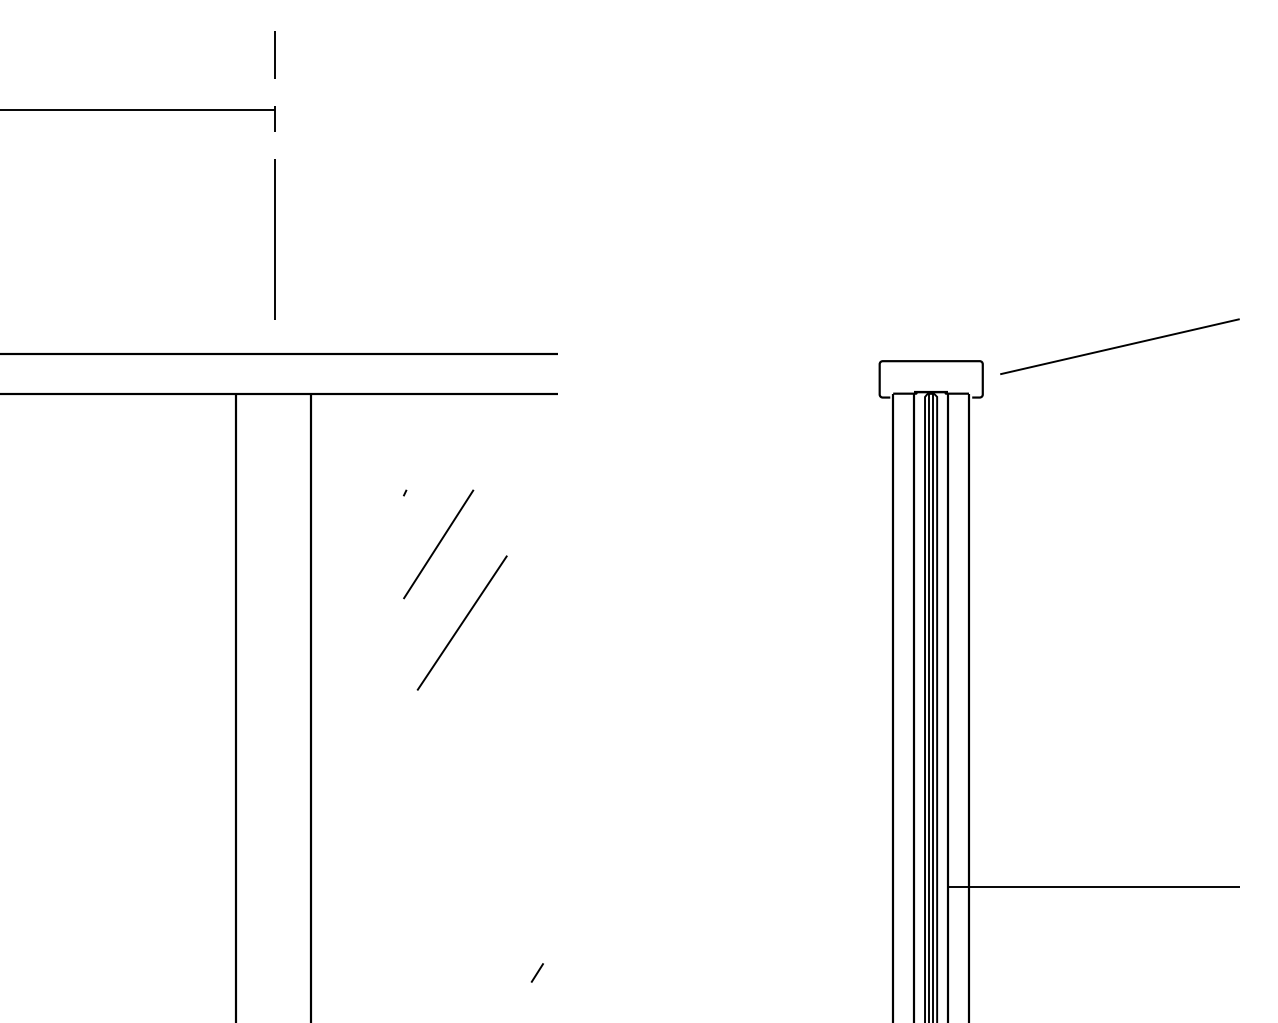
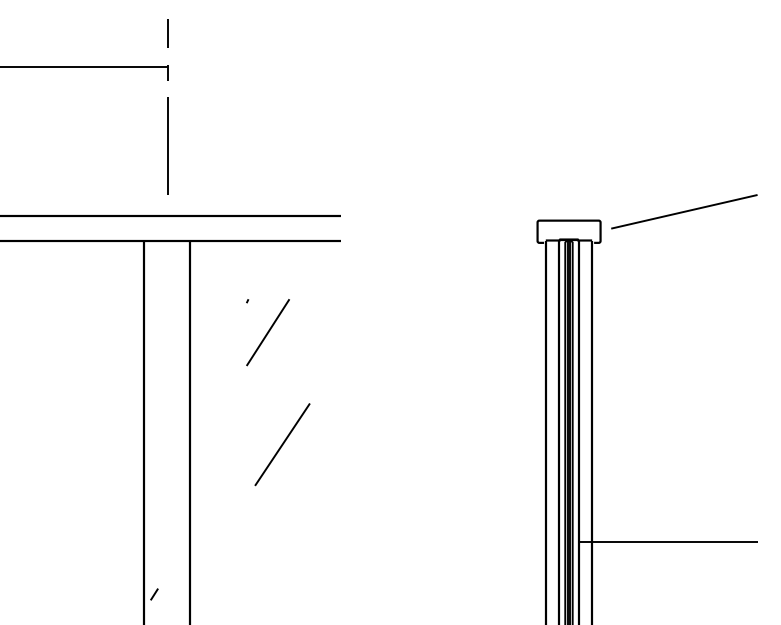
line: (462, 622) -> (282, 444), moved
line: (537, 973) -> (154, 594), moved

